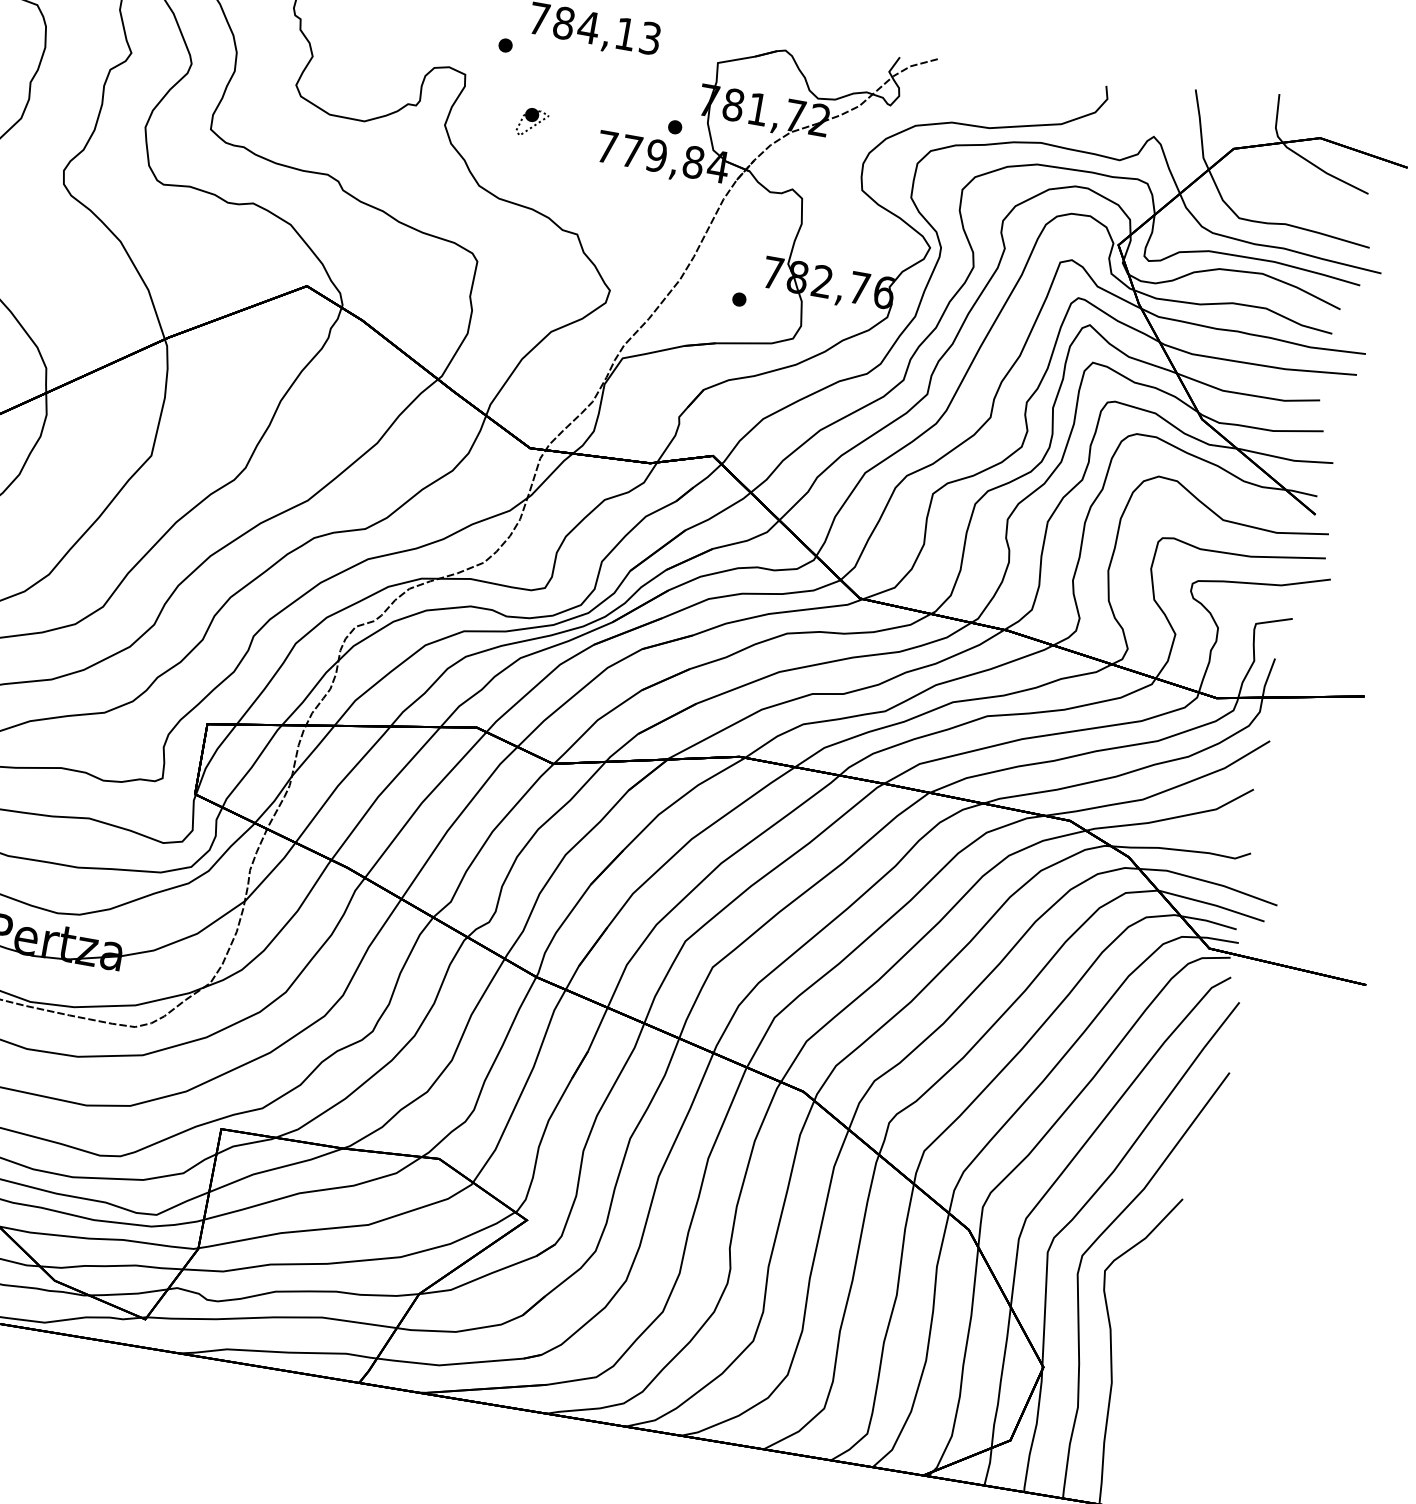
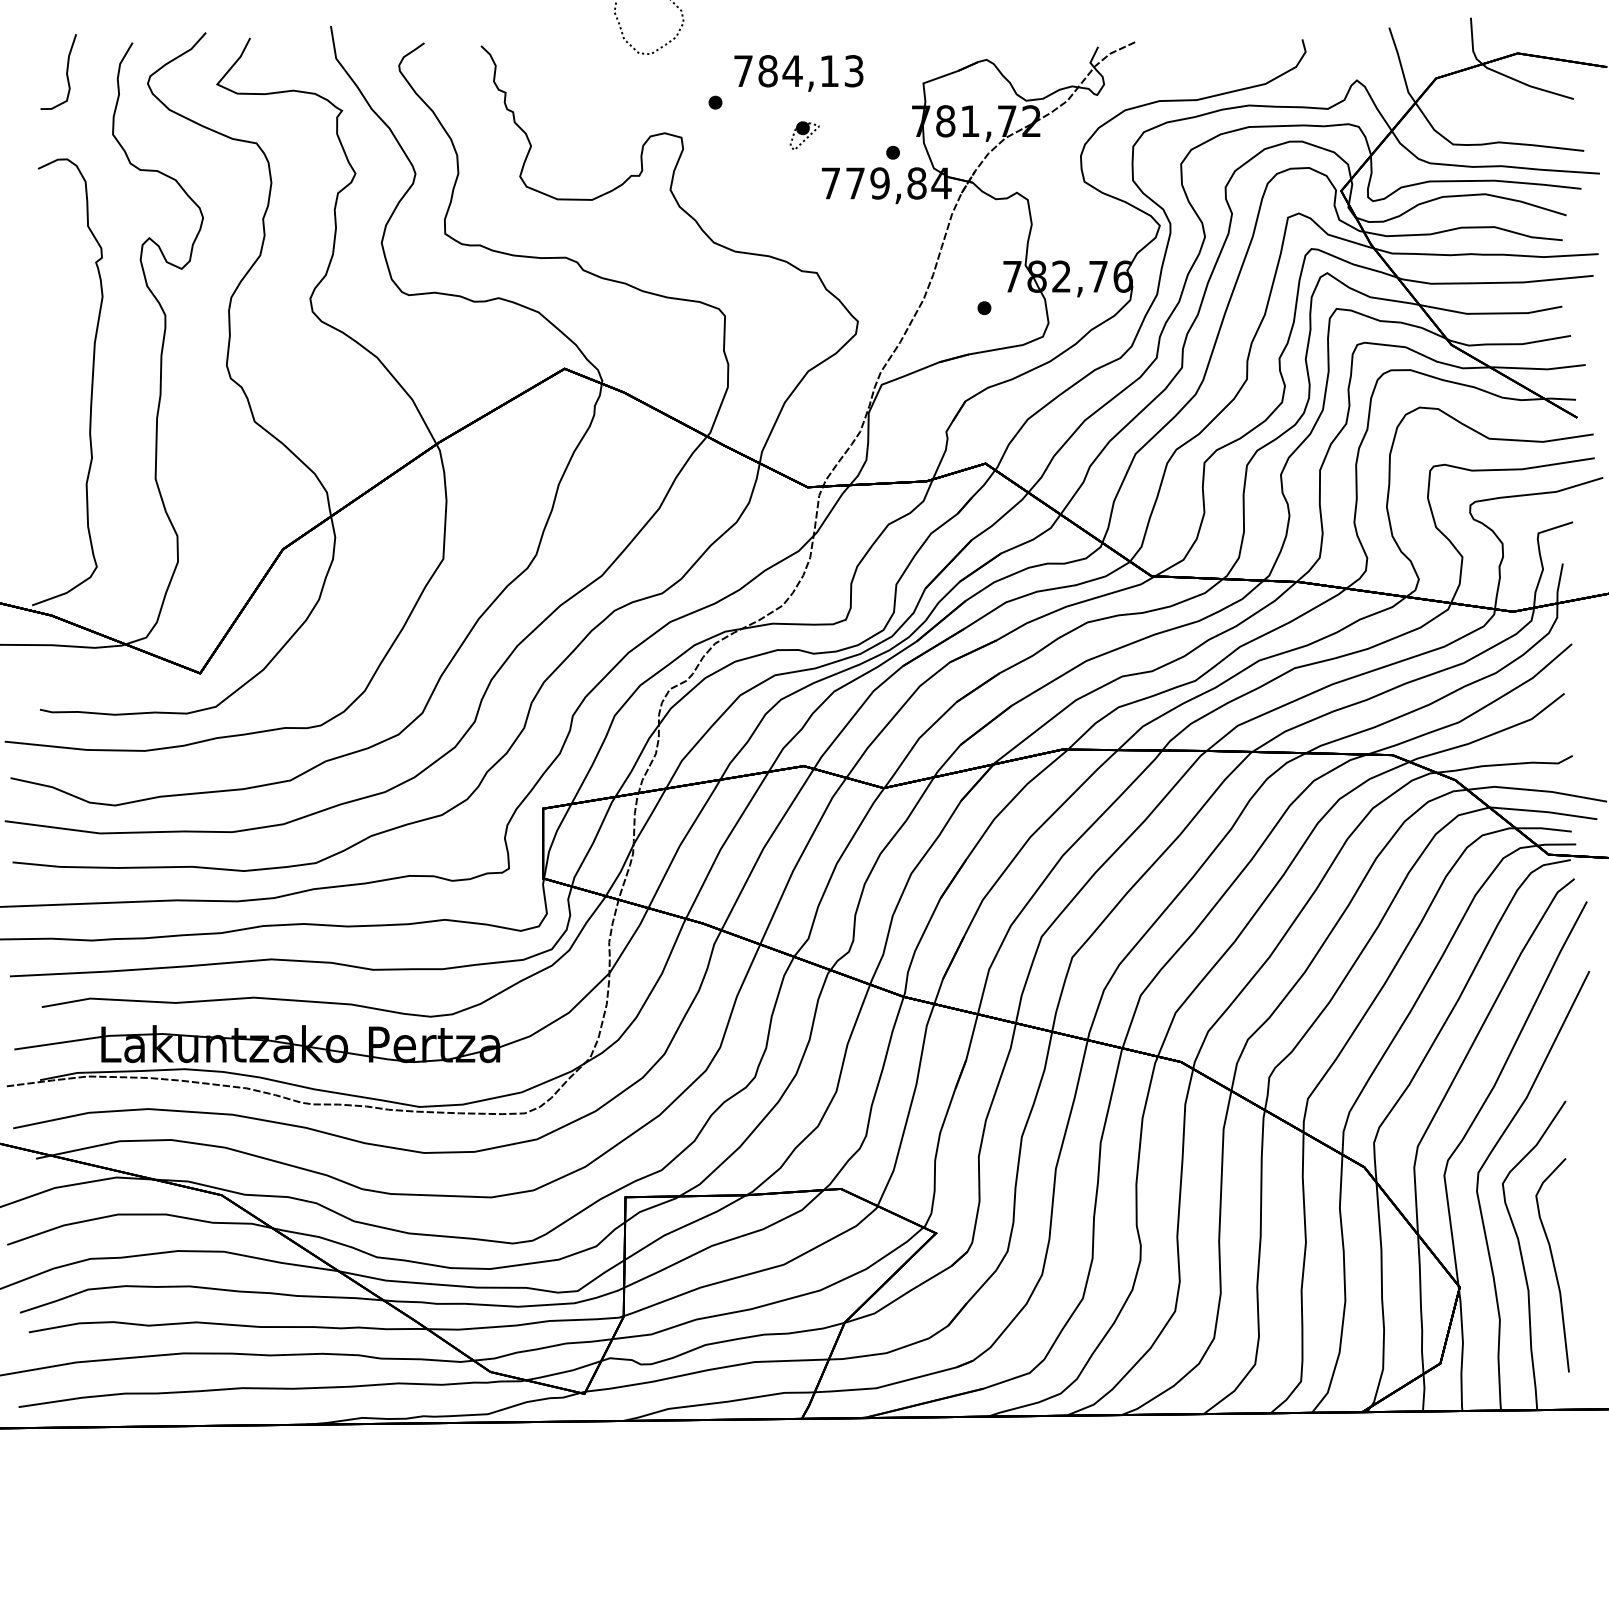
part: (532, 122) -> (804, 135), moved
curve: (1140, 1360) -> (1552, 1264), added

